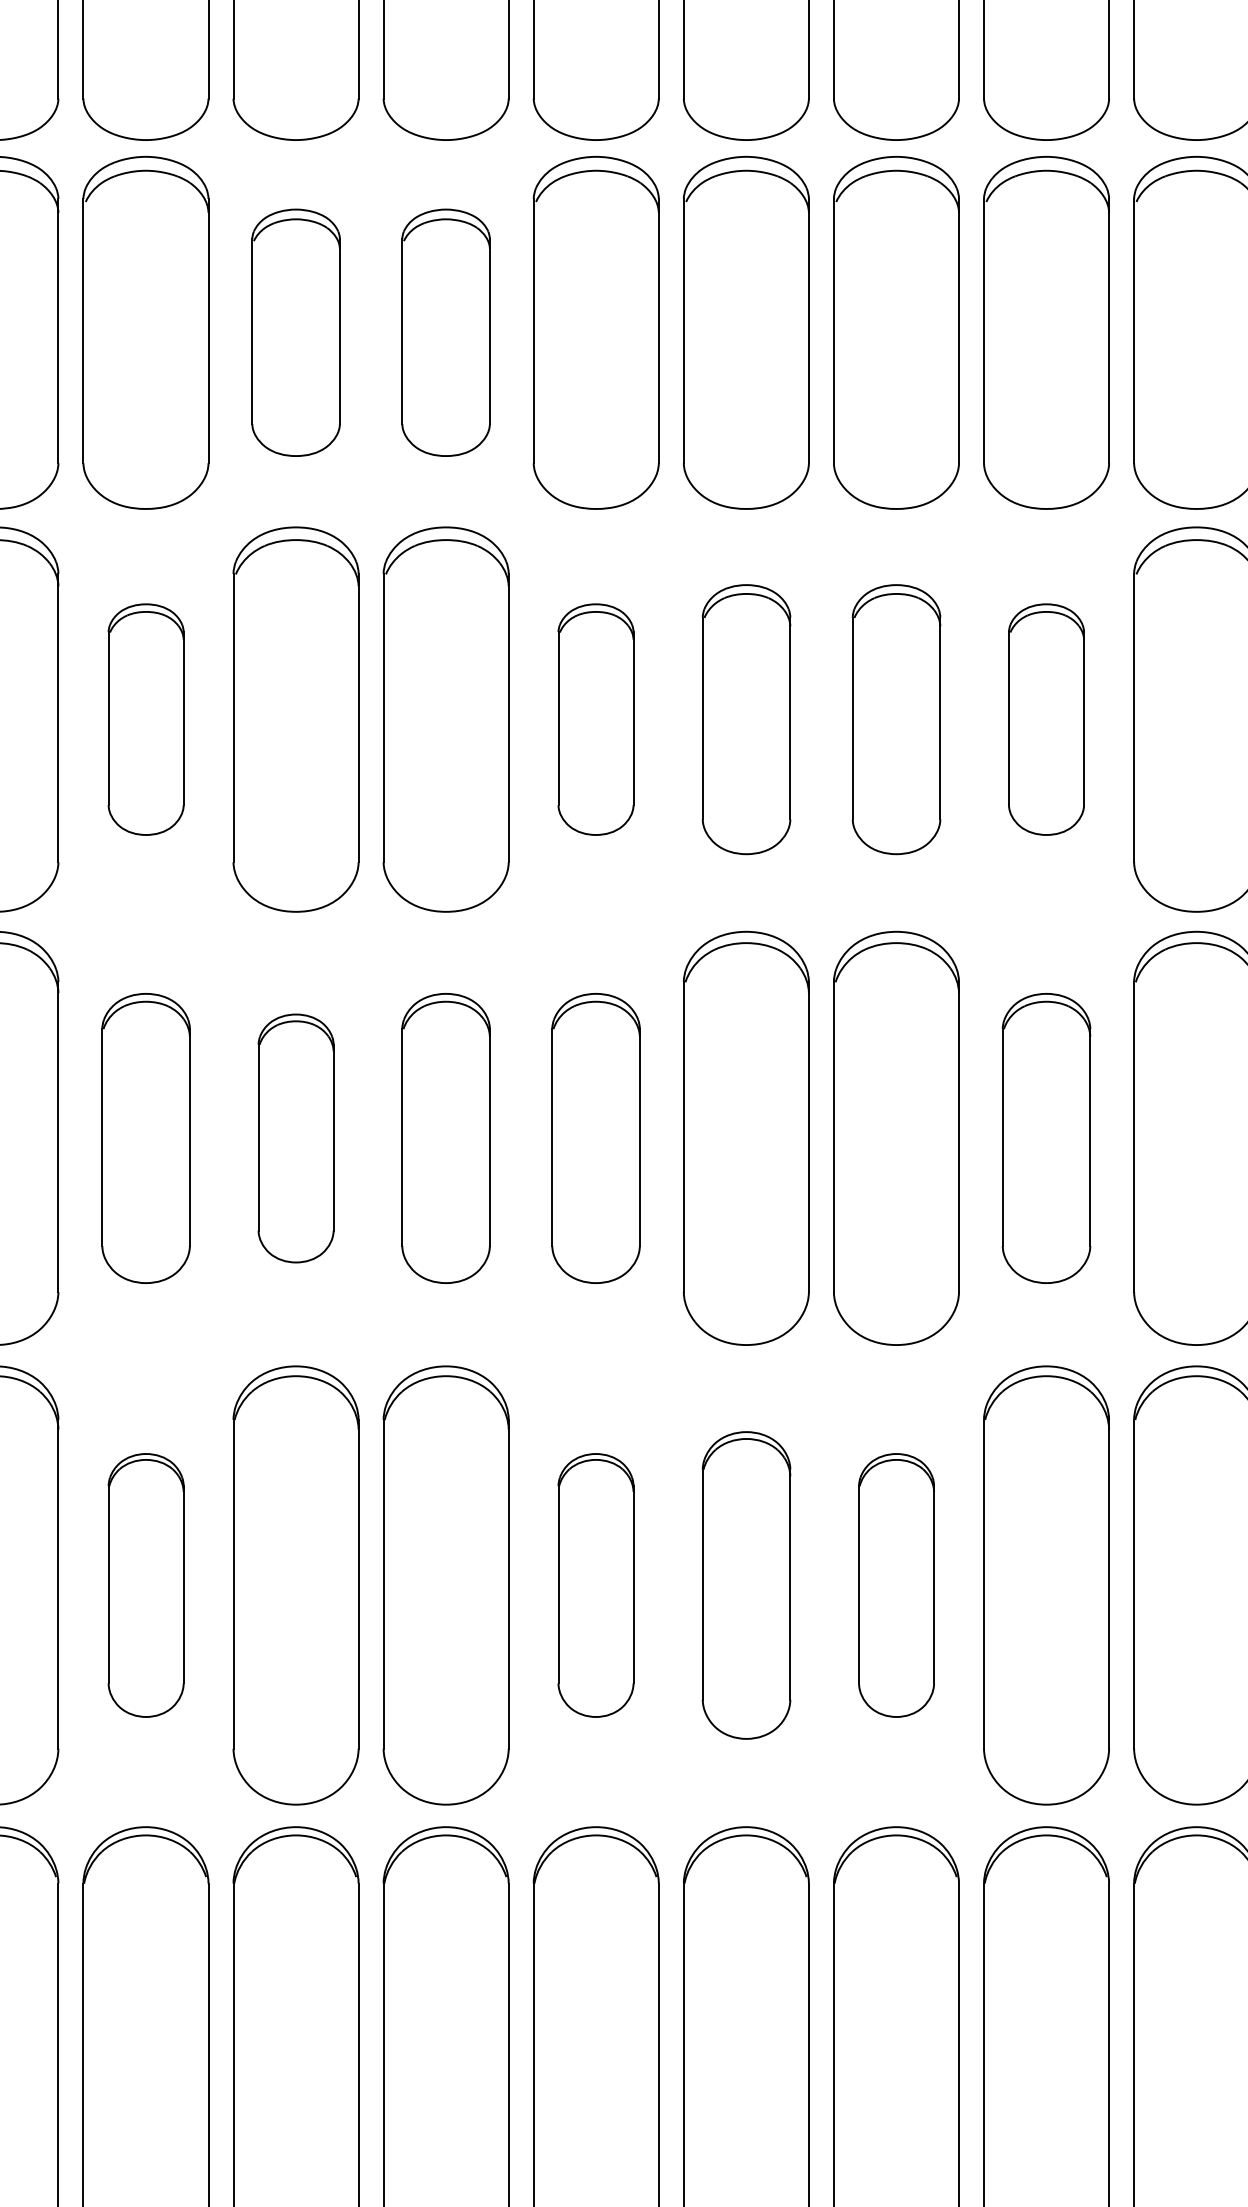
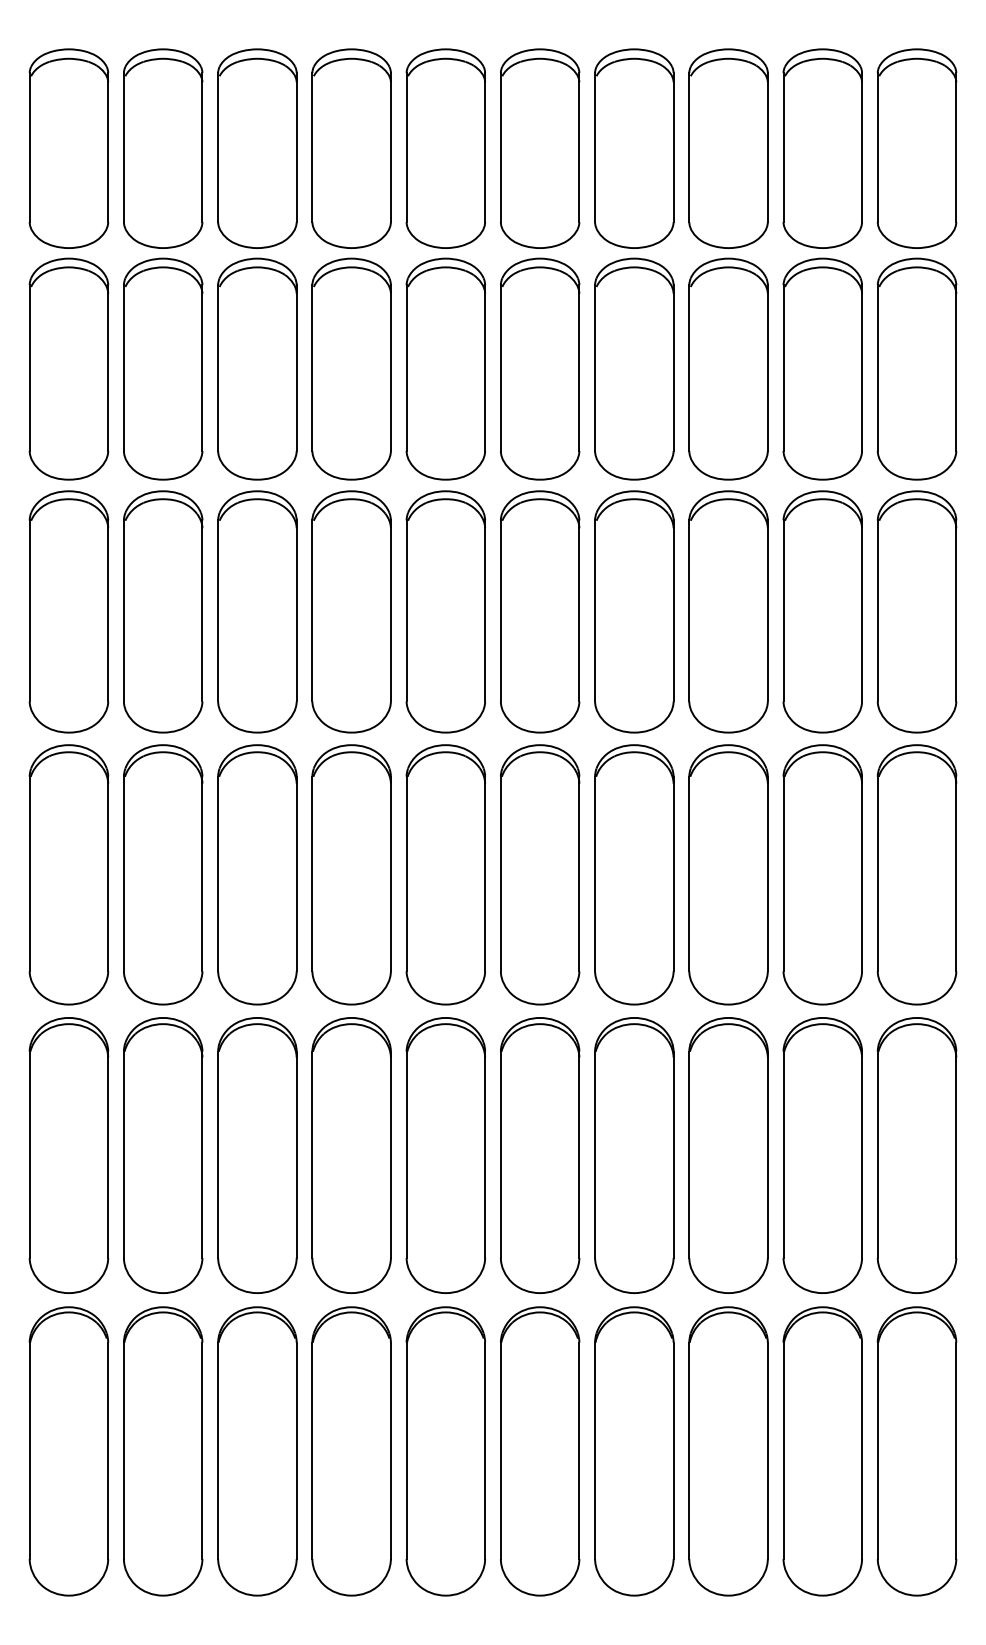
part: (296, 331) -> (257, 368), size x1.43
part: (445, 331) -> (351, 368), size x1.43
part: (146, 718) -> (163, 611), size x1.67
part: (595, 718) -> (445, 611), size x1.67
part: (746, 718) -> (540, 611), size x1.43
part: (896, 718) -> (634, 611), size x1.43
part: (1046, 718) -> (728, 611), size x1.67
part: (146, 1137) -> (163, 874), size x1.43
part: (296, 1137) -> (257, 874), size x1.67
part: (445, 1137) -> (351, 874), size x1.43
part: (595, 1137) -> (445, 874), size x1.43
part: (1046, 1137) -> (728, 874), size x1.43
part: (146, 1585) -> (163, 1155), size x1.67
part: (595, 1585) -> (445, 1155), size x1.67
part: (746, 1585) -> (540, 1155), size x1.43
part: (896, 1585) -> (634, 1155), size x1.67

